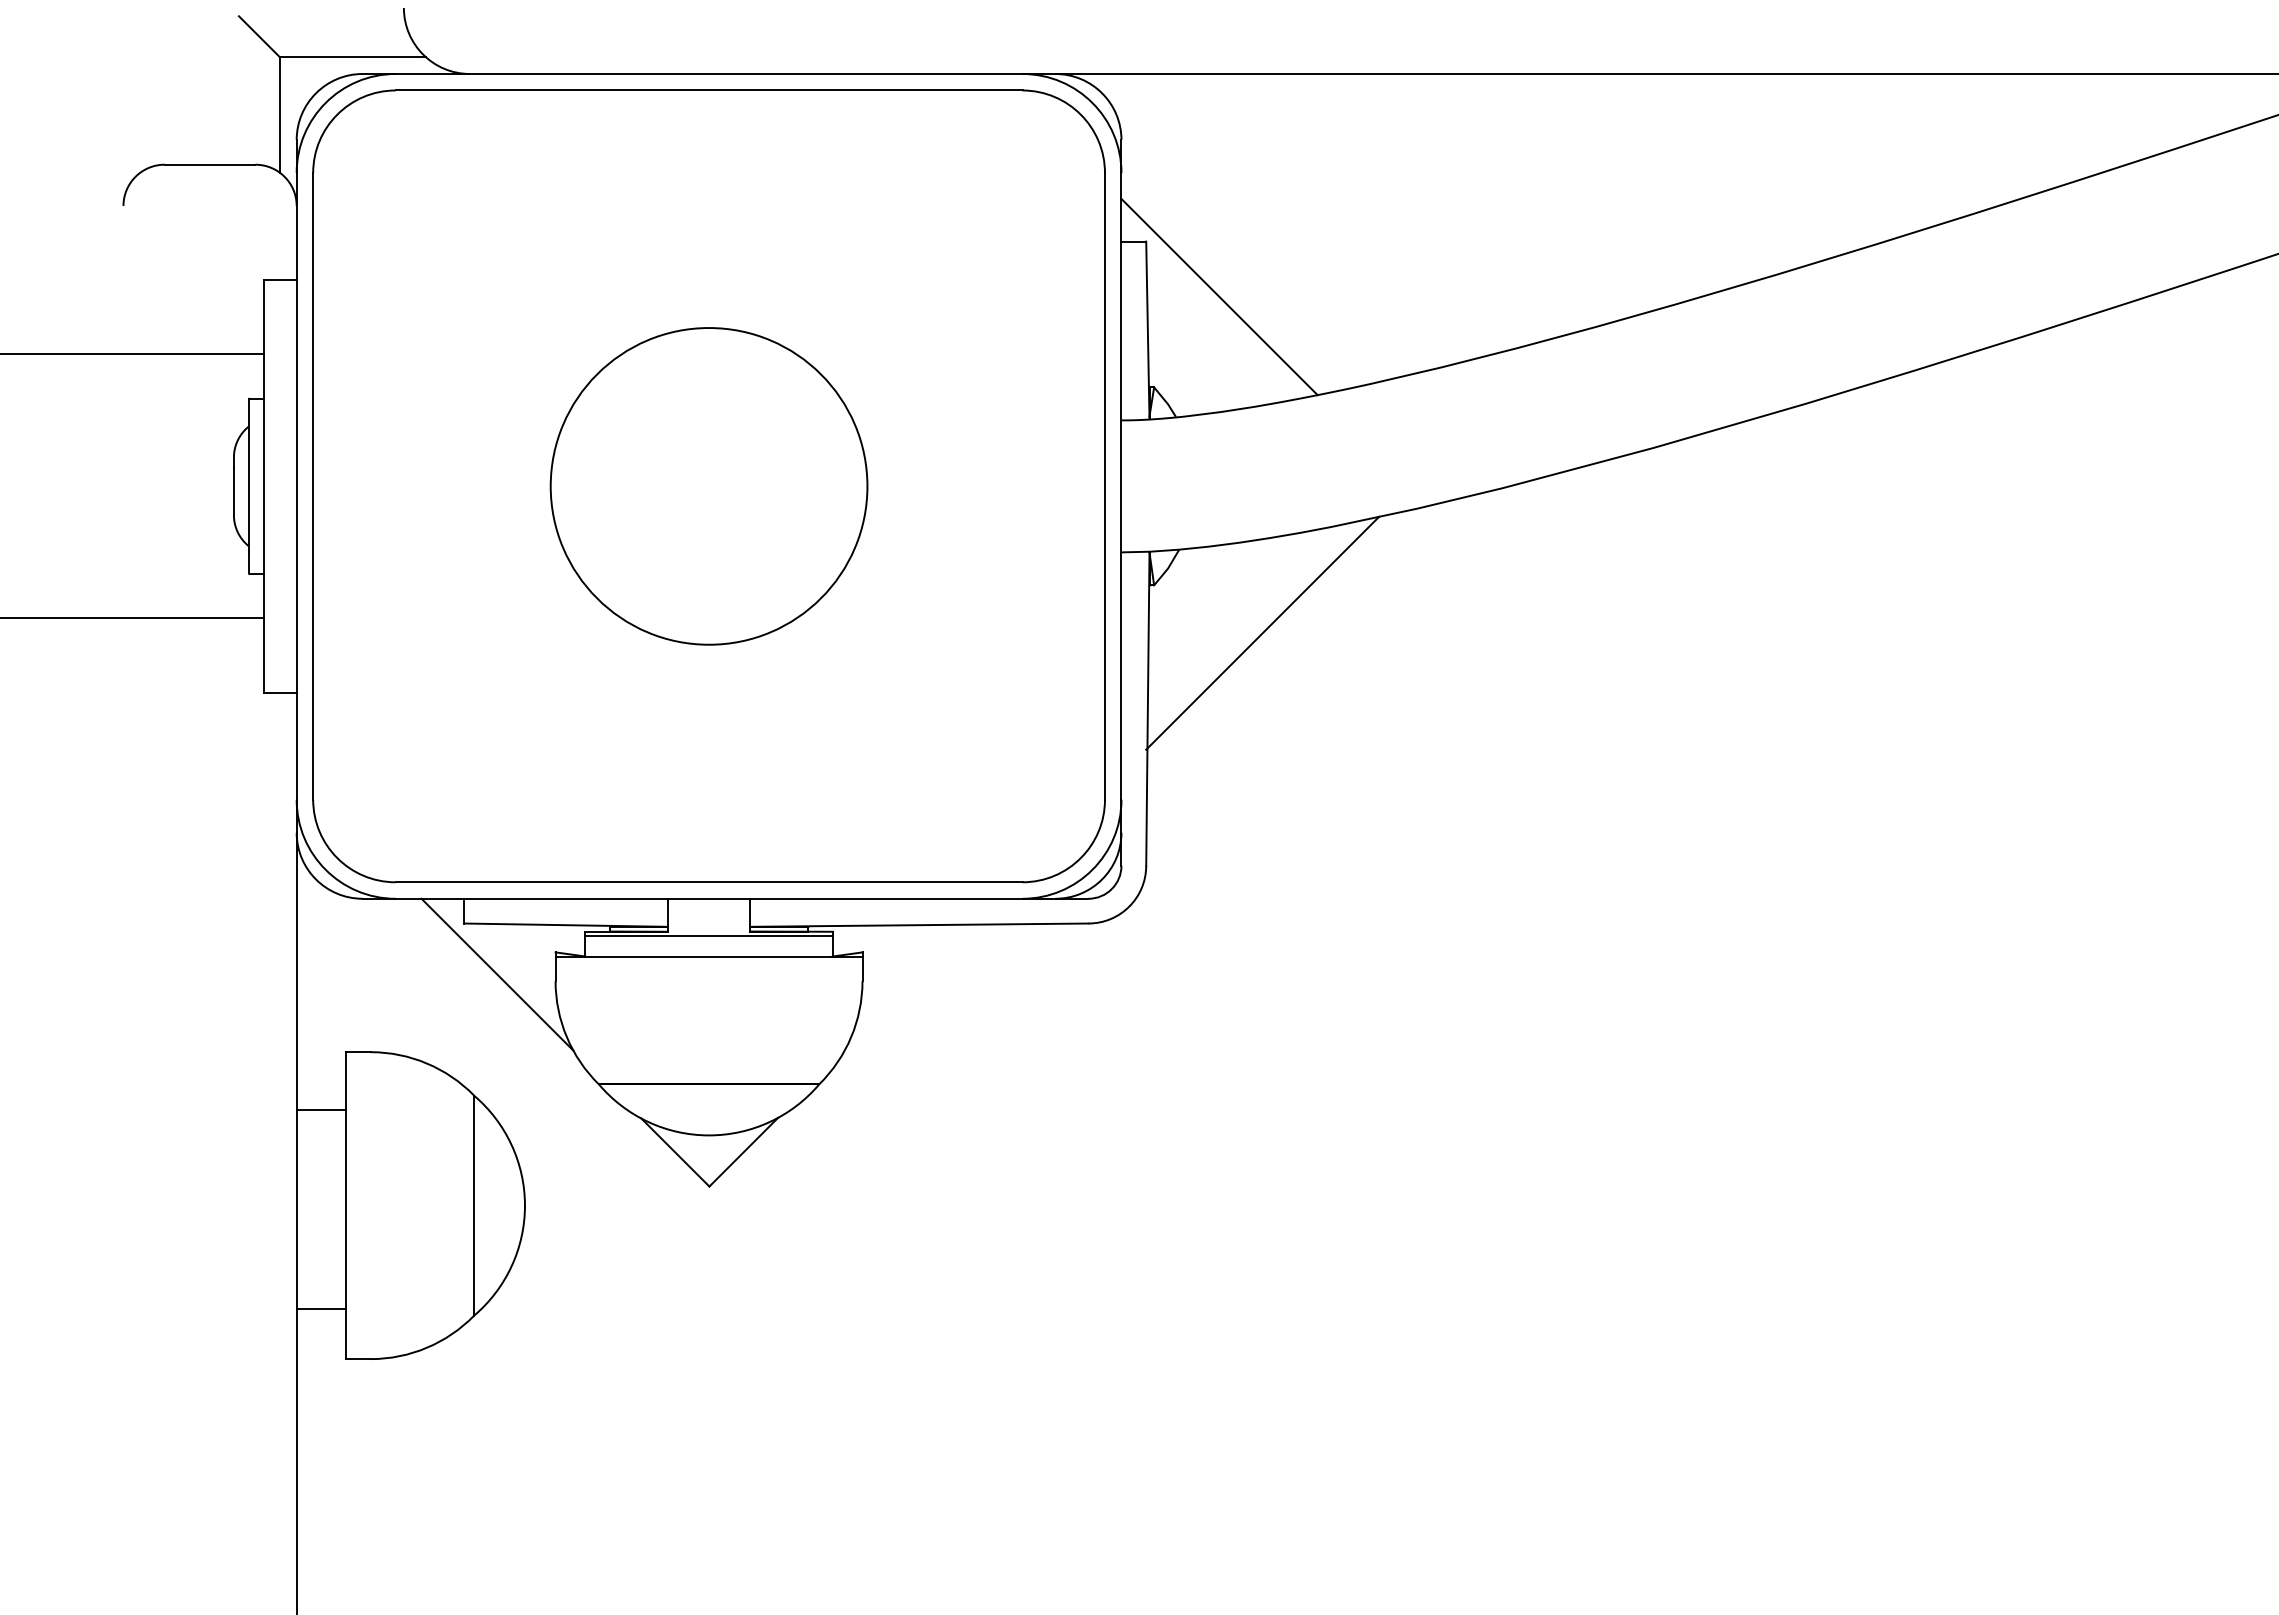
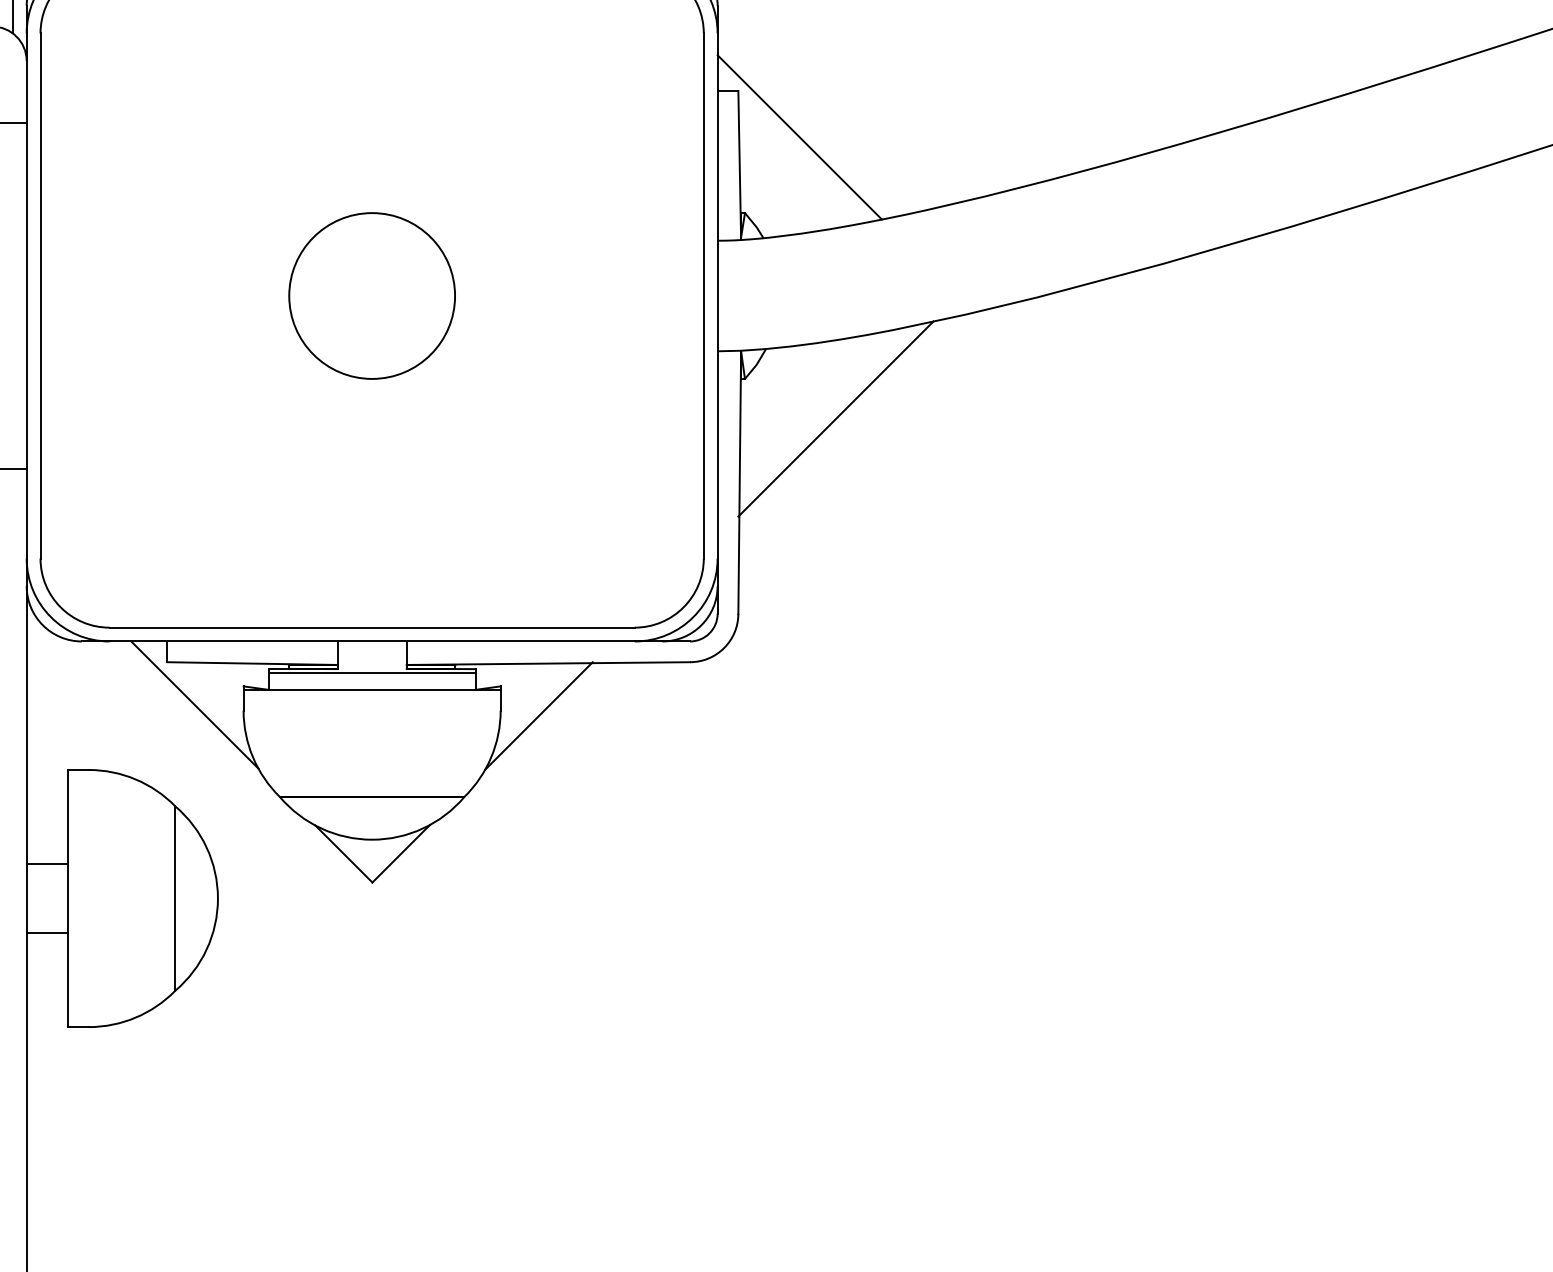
circle: (709, 486) -> (372, 296), size x0.62
line: (908, 987) -> (539, 715), added
line: (321, 1110) -> (47, 864), moved
line: (321, 1308) -> (47, 932), moved

